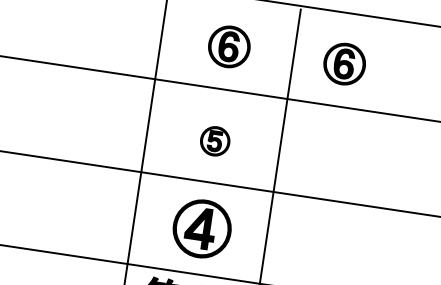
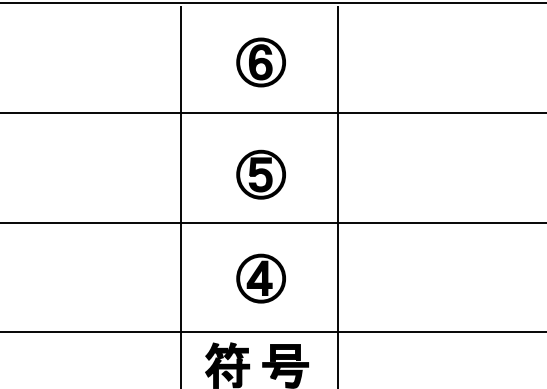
part: (344, 64) -> (397, 62), removed
part: (214, 141) -> (260, 174), size x1.43
part: (201, 228) -> (260, 278), size x0.71

